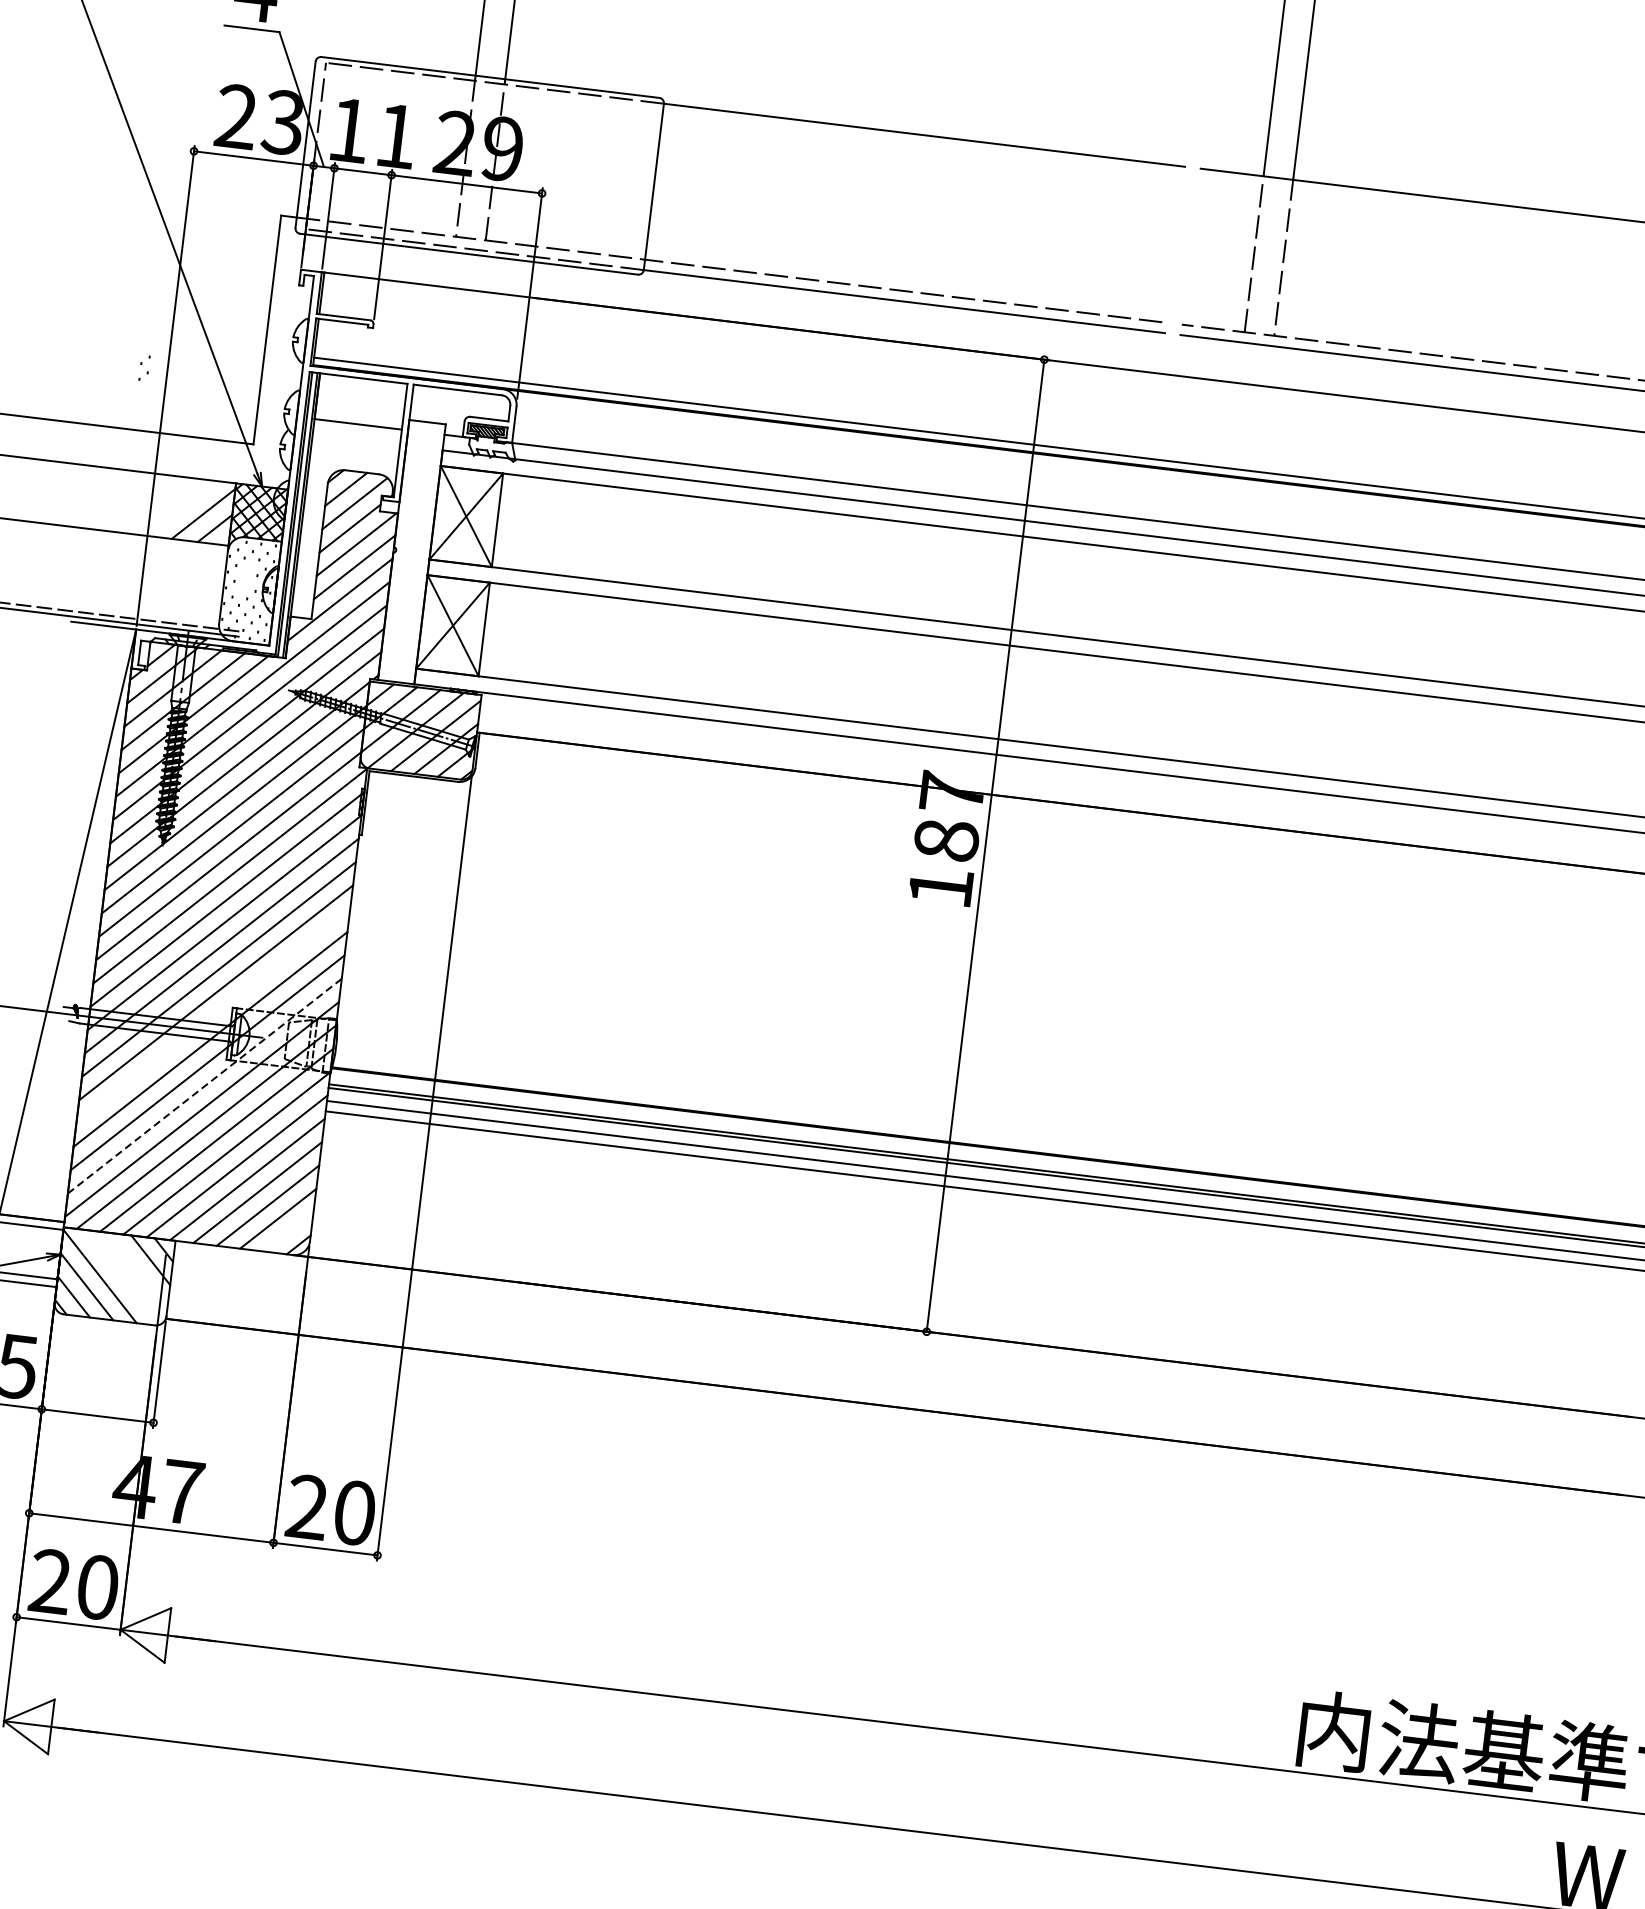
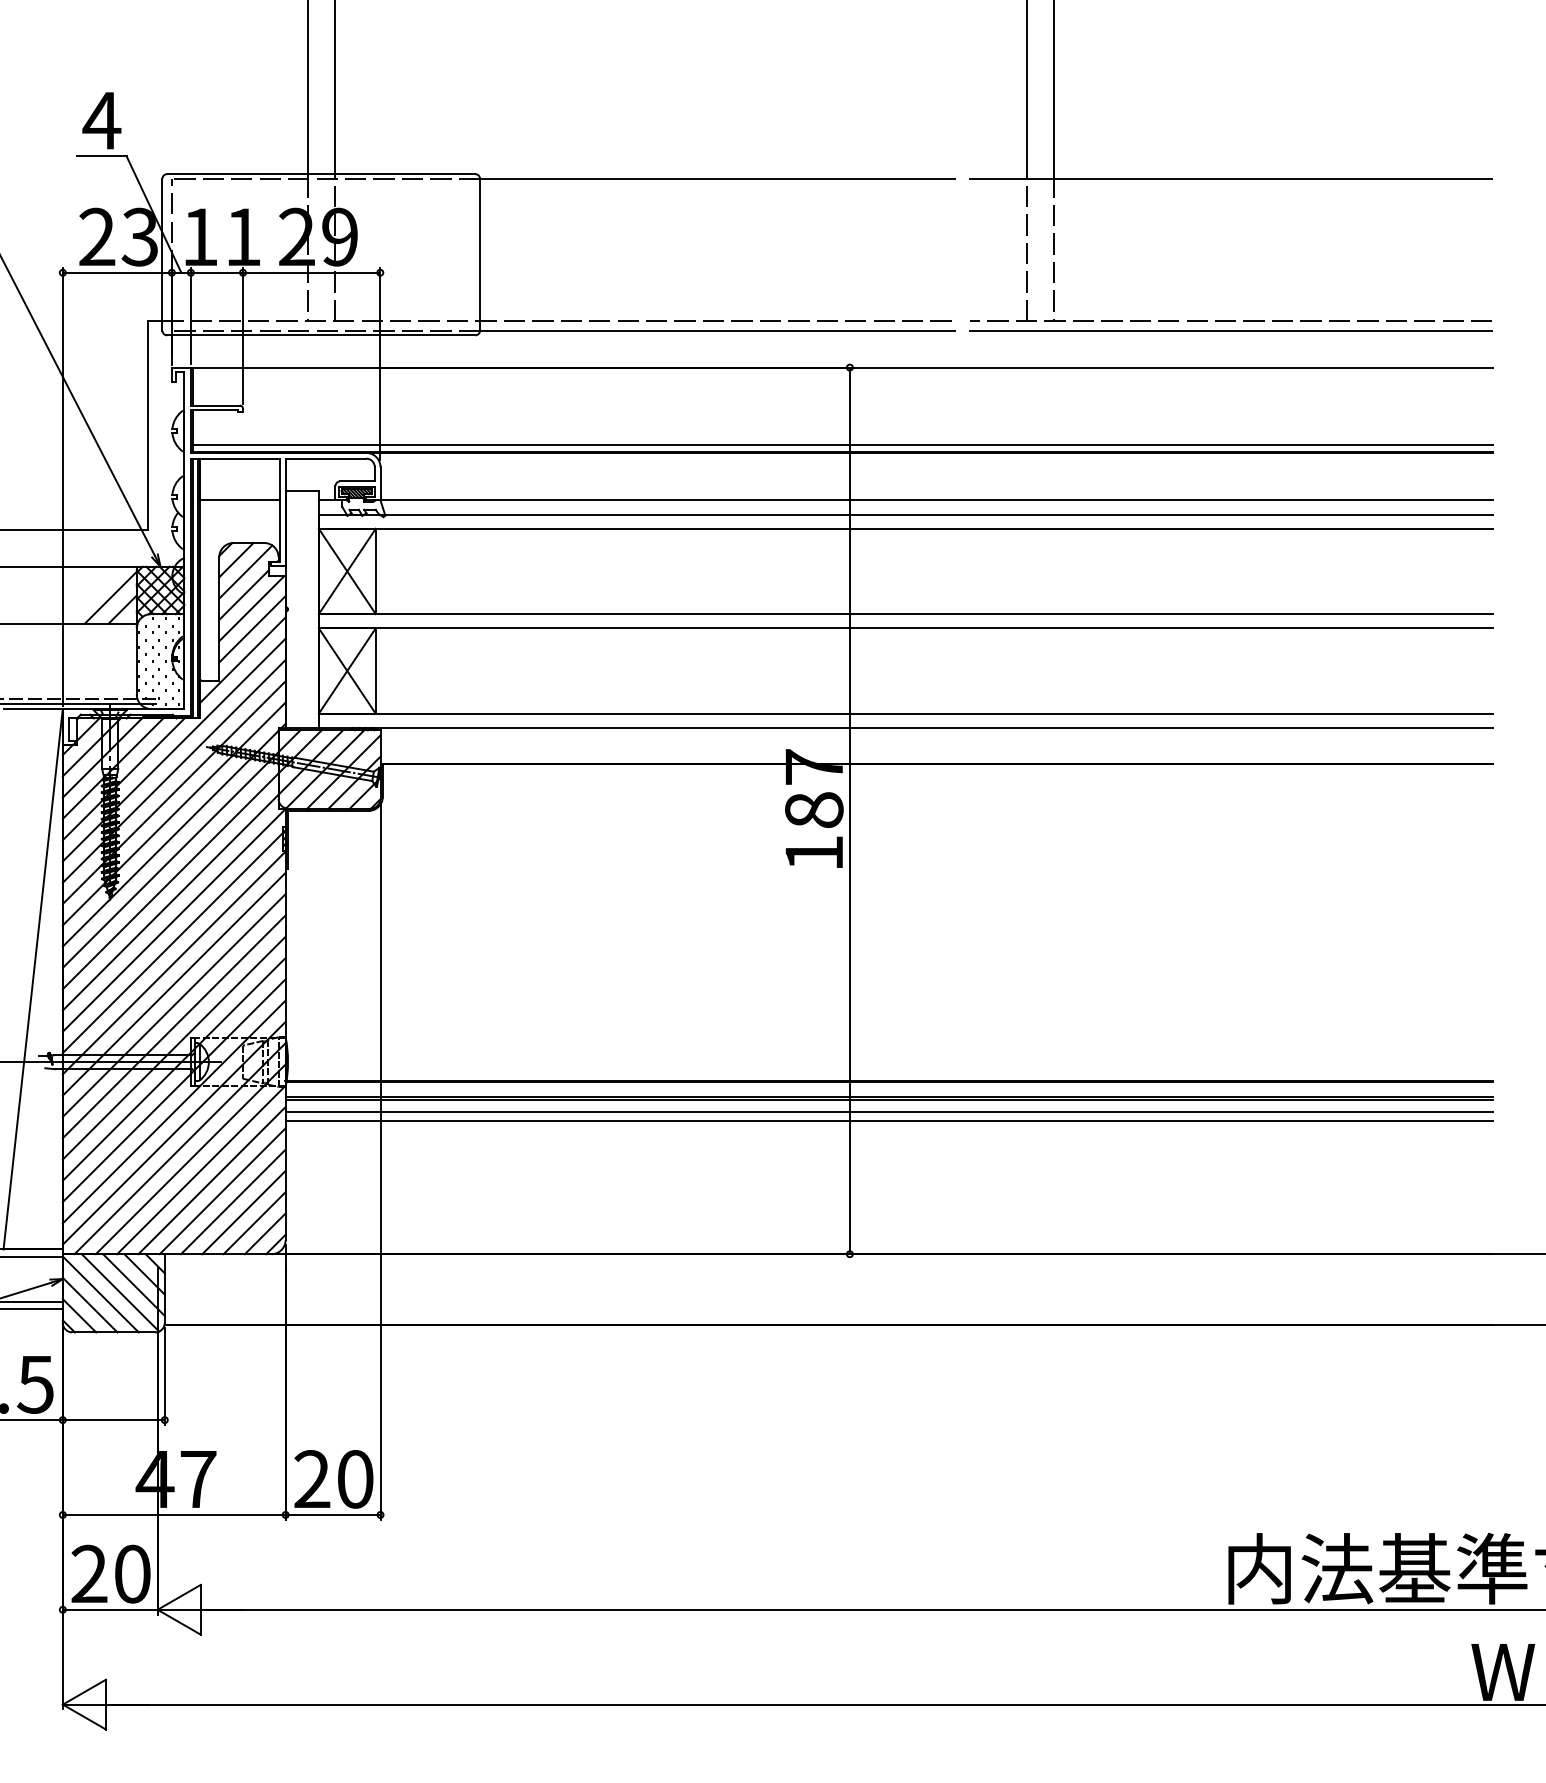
part: (144, 367) -> (155, 650), moved
line: (212, 1015) -> (173, 1047), added
line: (205, 1085) -> (174, 1111), dashed -> solid
line: (287, 1231) -> (264, 1233), added
line: (137, 1269) -> (133, 1284), added
line: (121, 1276) -> (120, 1292), added

